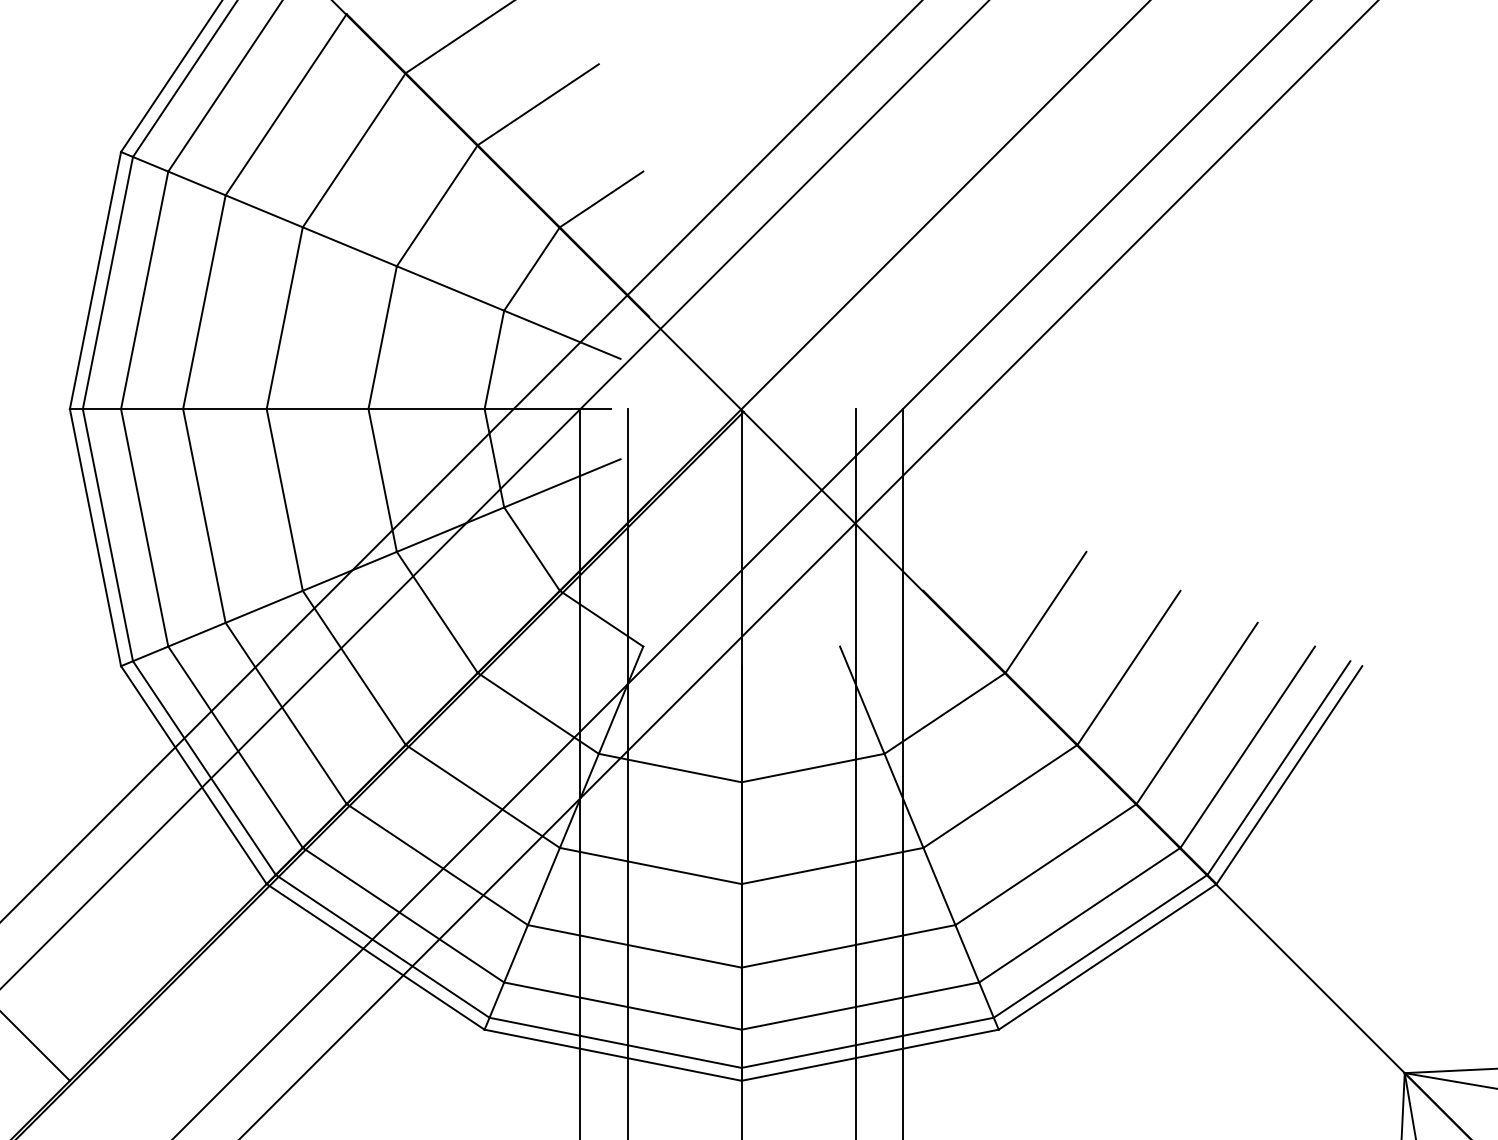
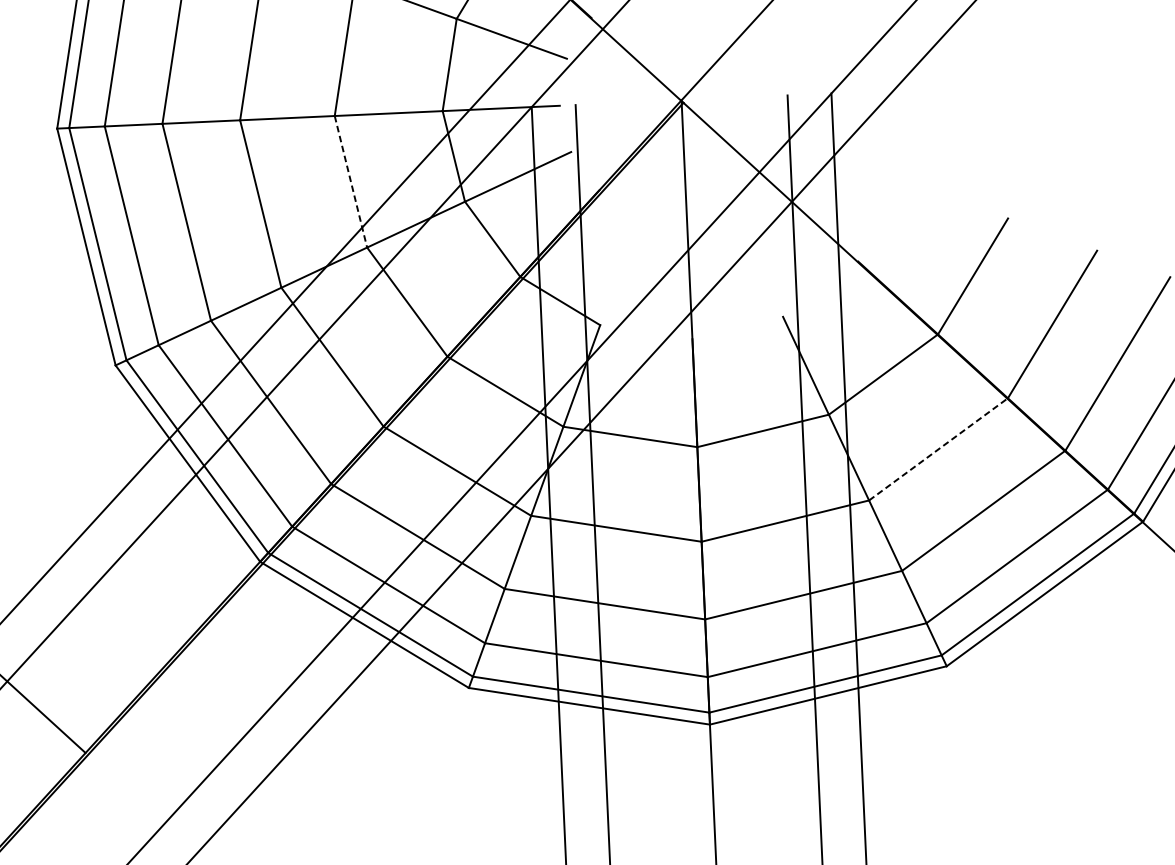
line: (382, 480) -> (350, 181), solid -> dashed
line: (1000, 796) -> (938, 449), solid -> dashed

